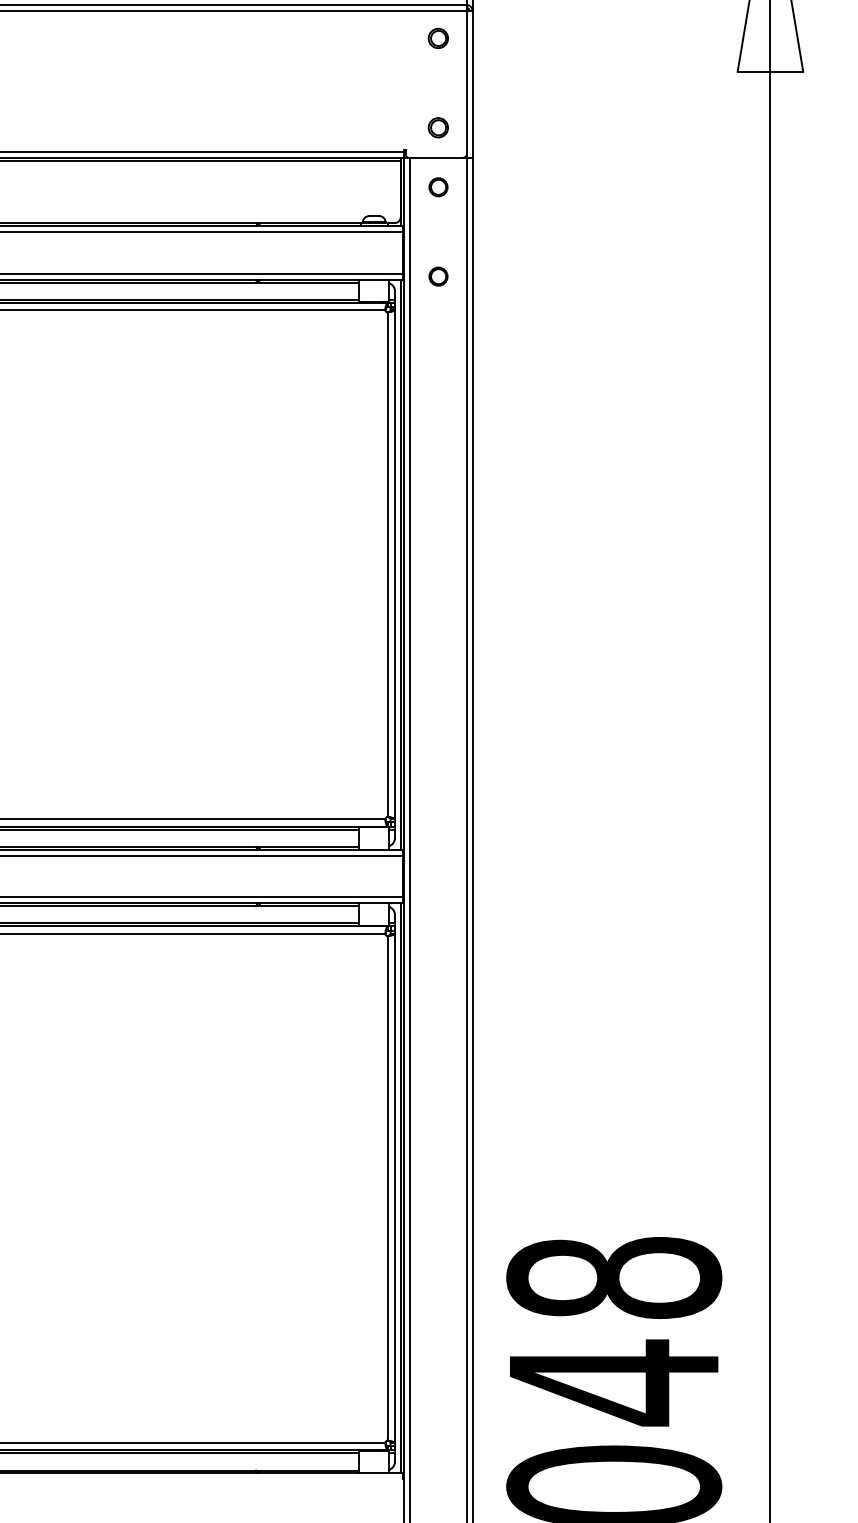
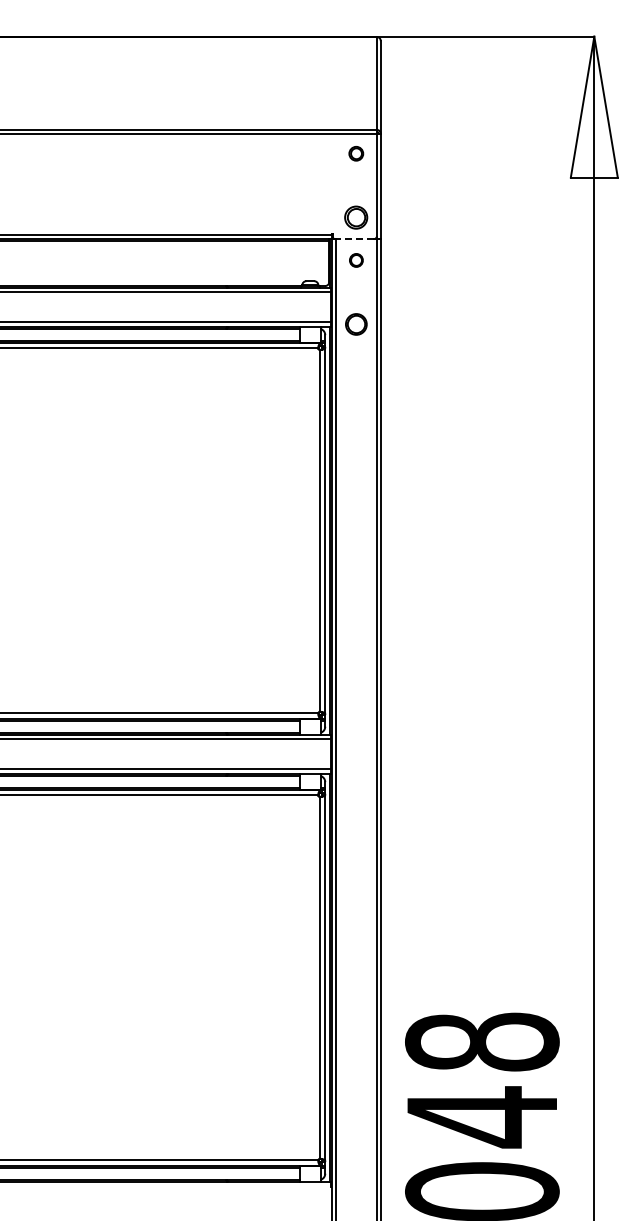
part: (438, 127) -> (356, 217), size x1.6
line: (435, 158) -> (354, 239), solid -> dashed
circle: (438, 276) -> (356, 324), size x1.6

